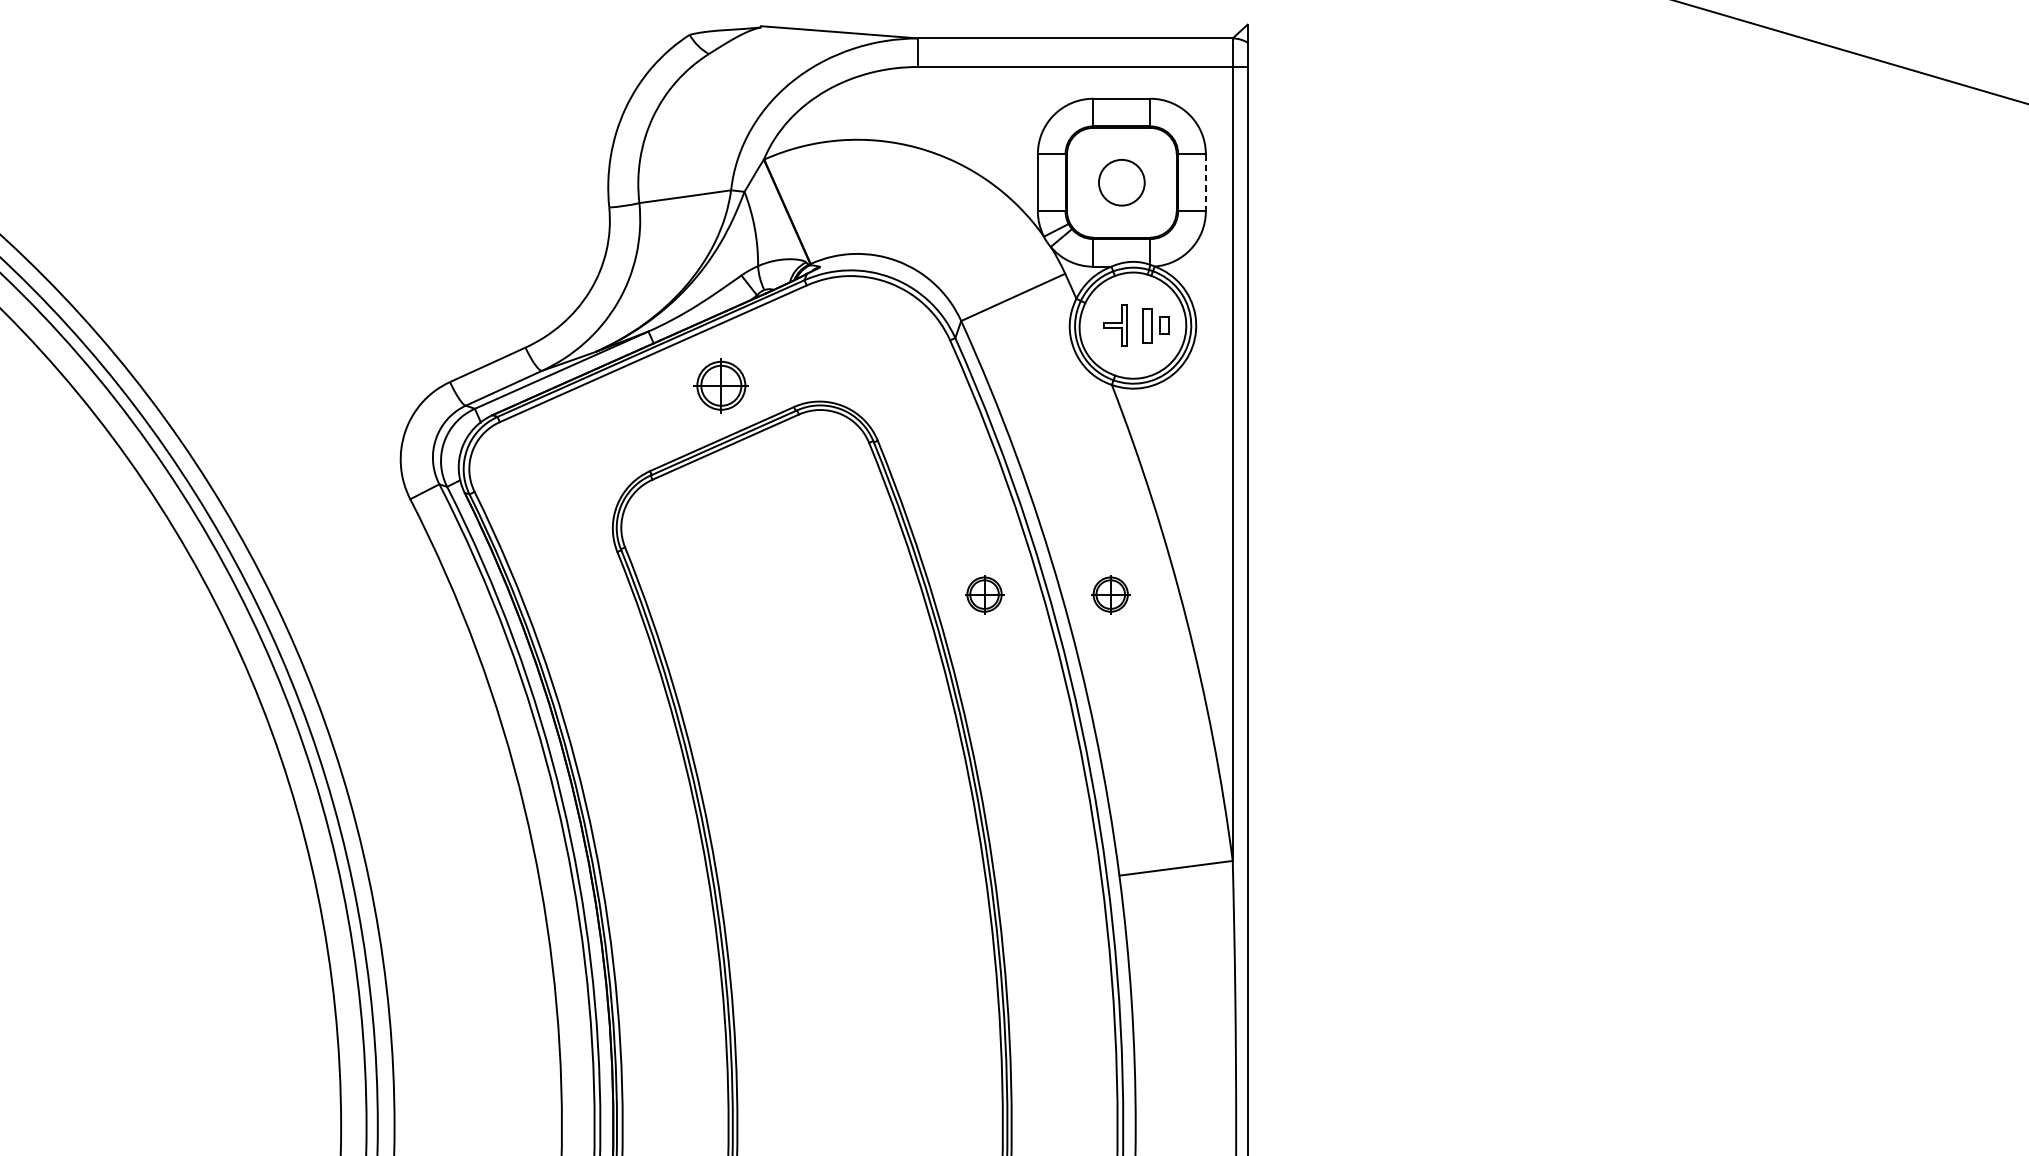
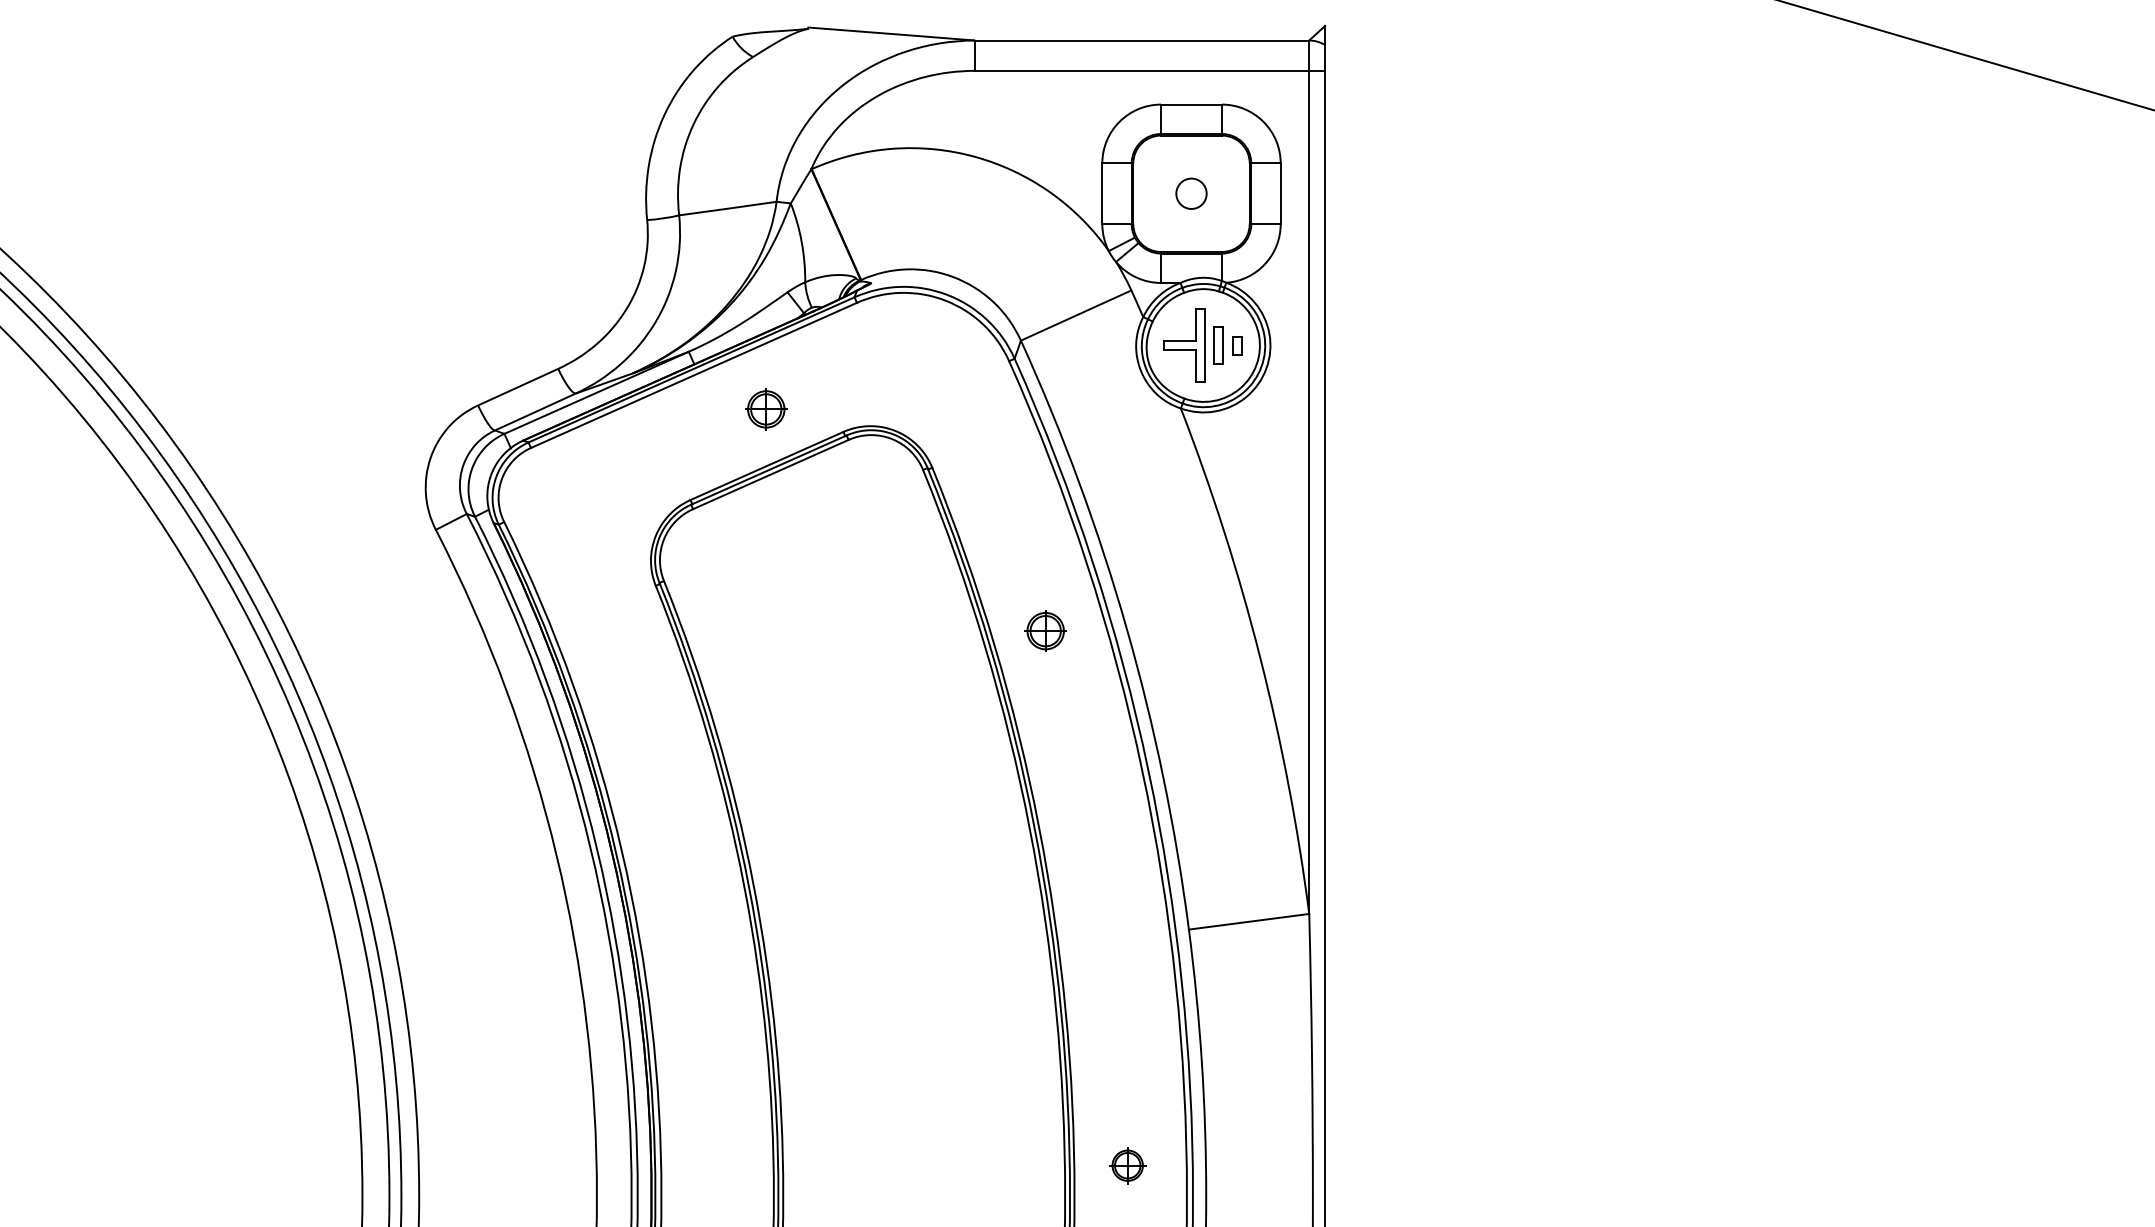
circle: (1121, 182) -> (1191, 193), size x0.62
line: (1205, 183) -> (1280, 194), dashed -> solid
part: (1115, 325) -> (1184, 345), size x1.67
part: (721, 385) -> (766, 409), size x0.71
part: (1110, 594) -> (1179, 630), removed
part: (1061, 1097) -> (1127, 1165), added

